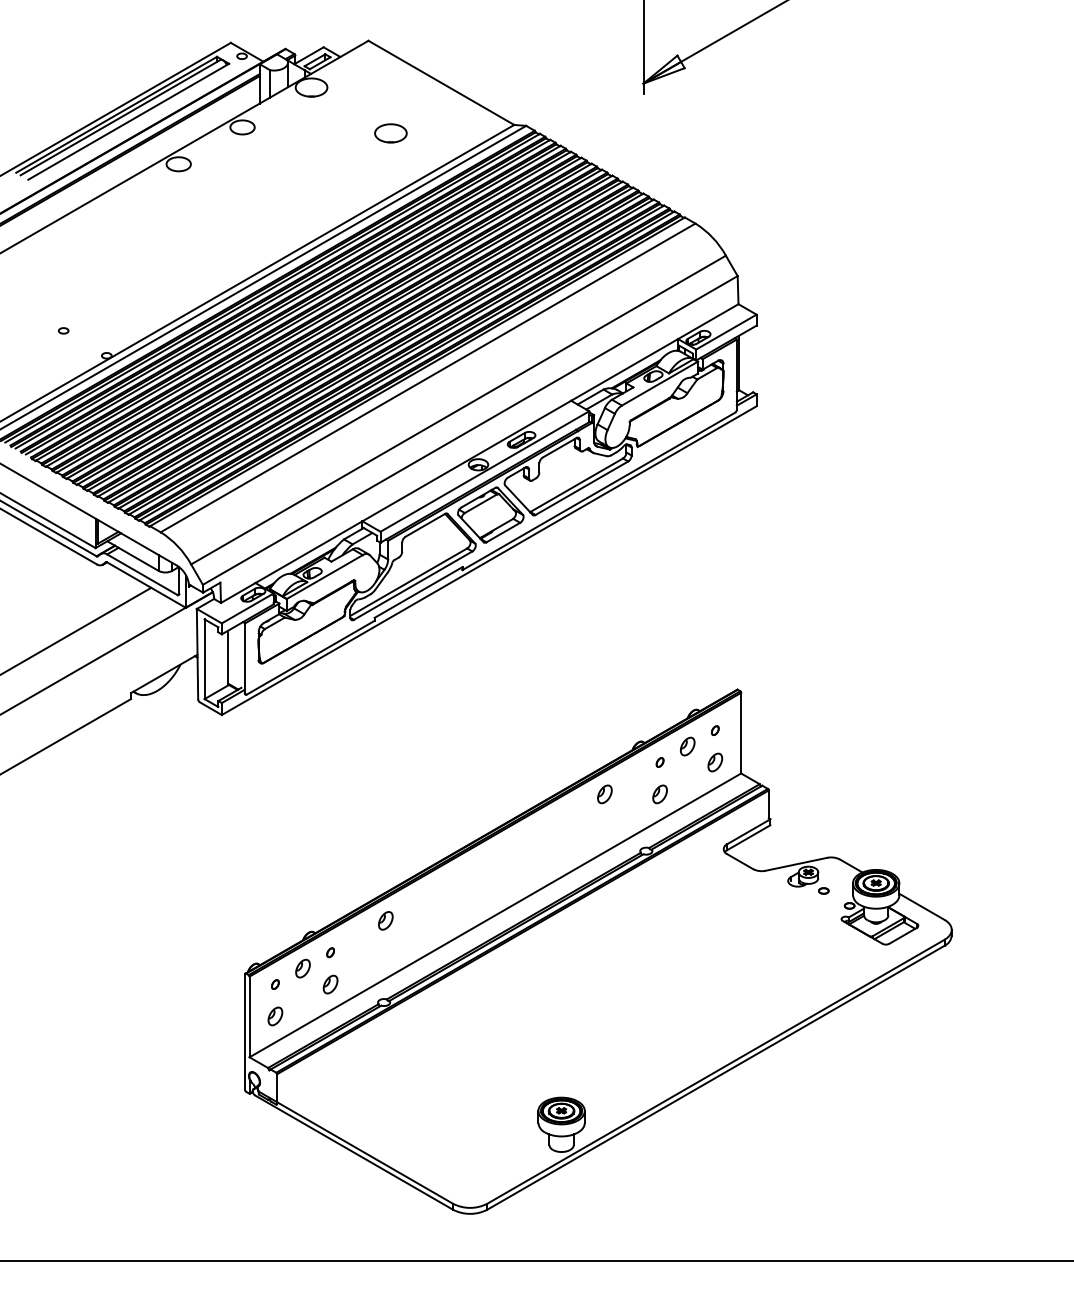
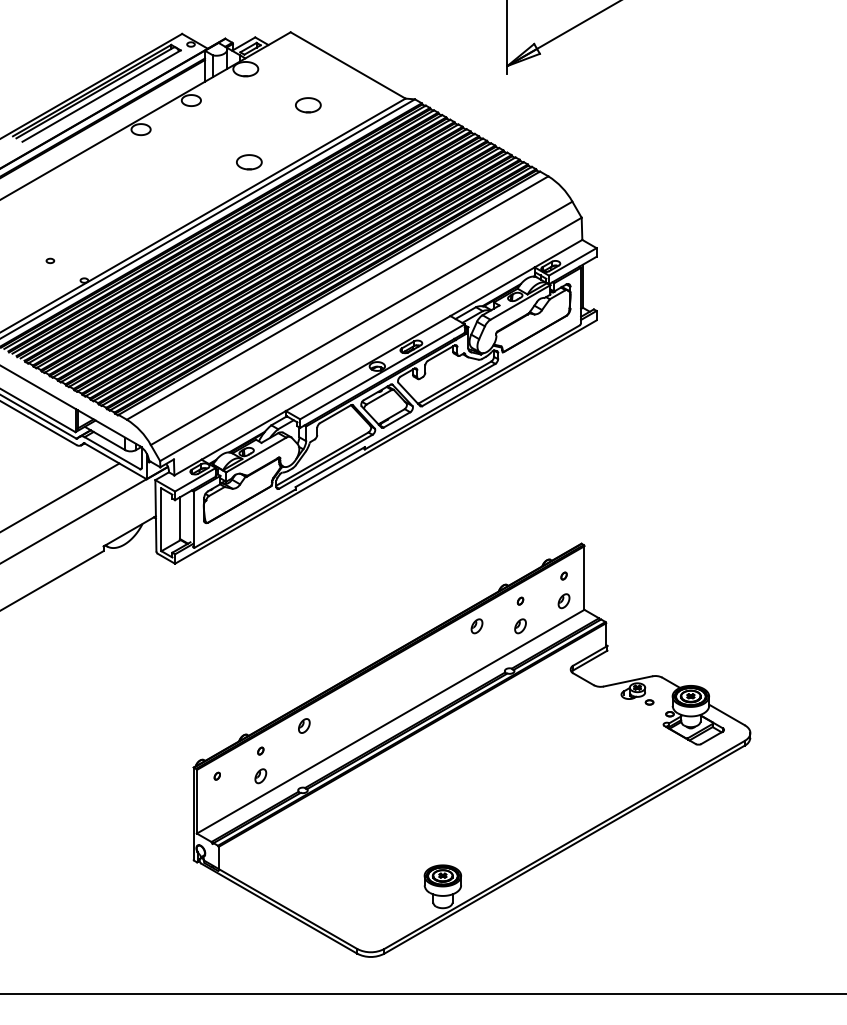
part: (316, 205) -> (249, 162), added
part: (687, 746) -> (542, 588), removed
part: (302, 968) -> (238, 763), removed
part: (275, 1016) -> (217, 801), removed

